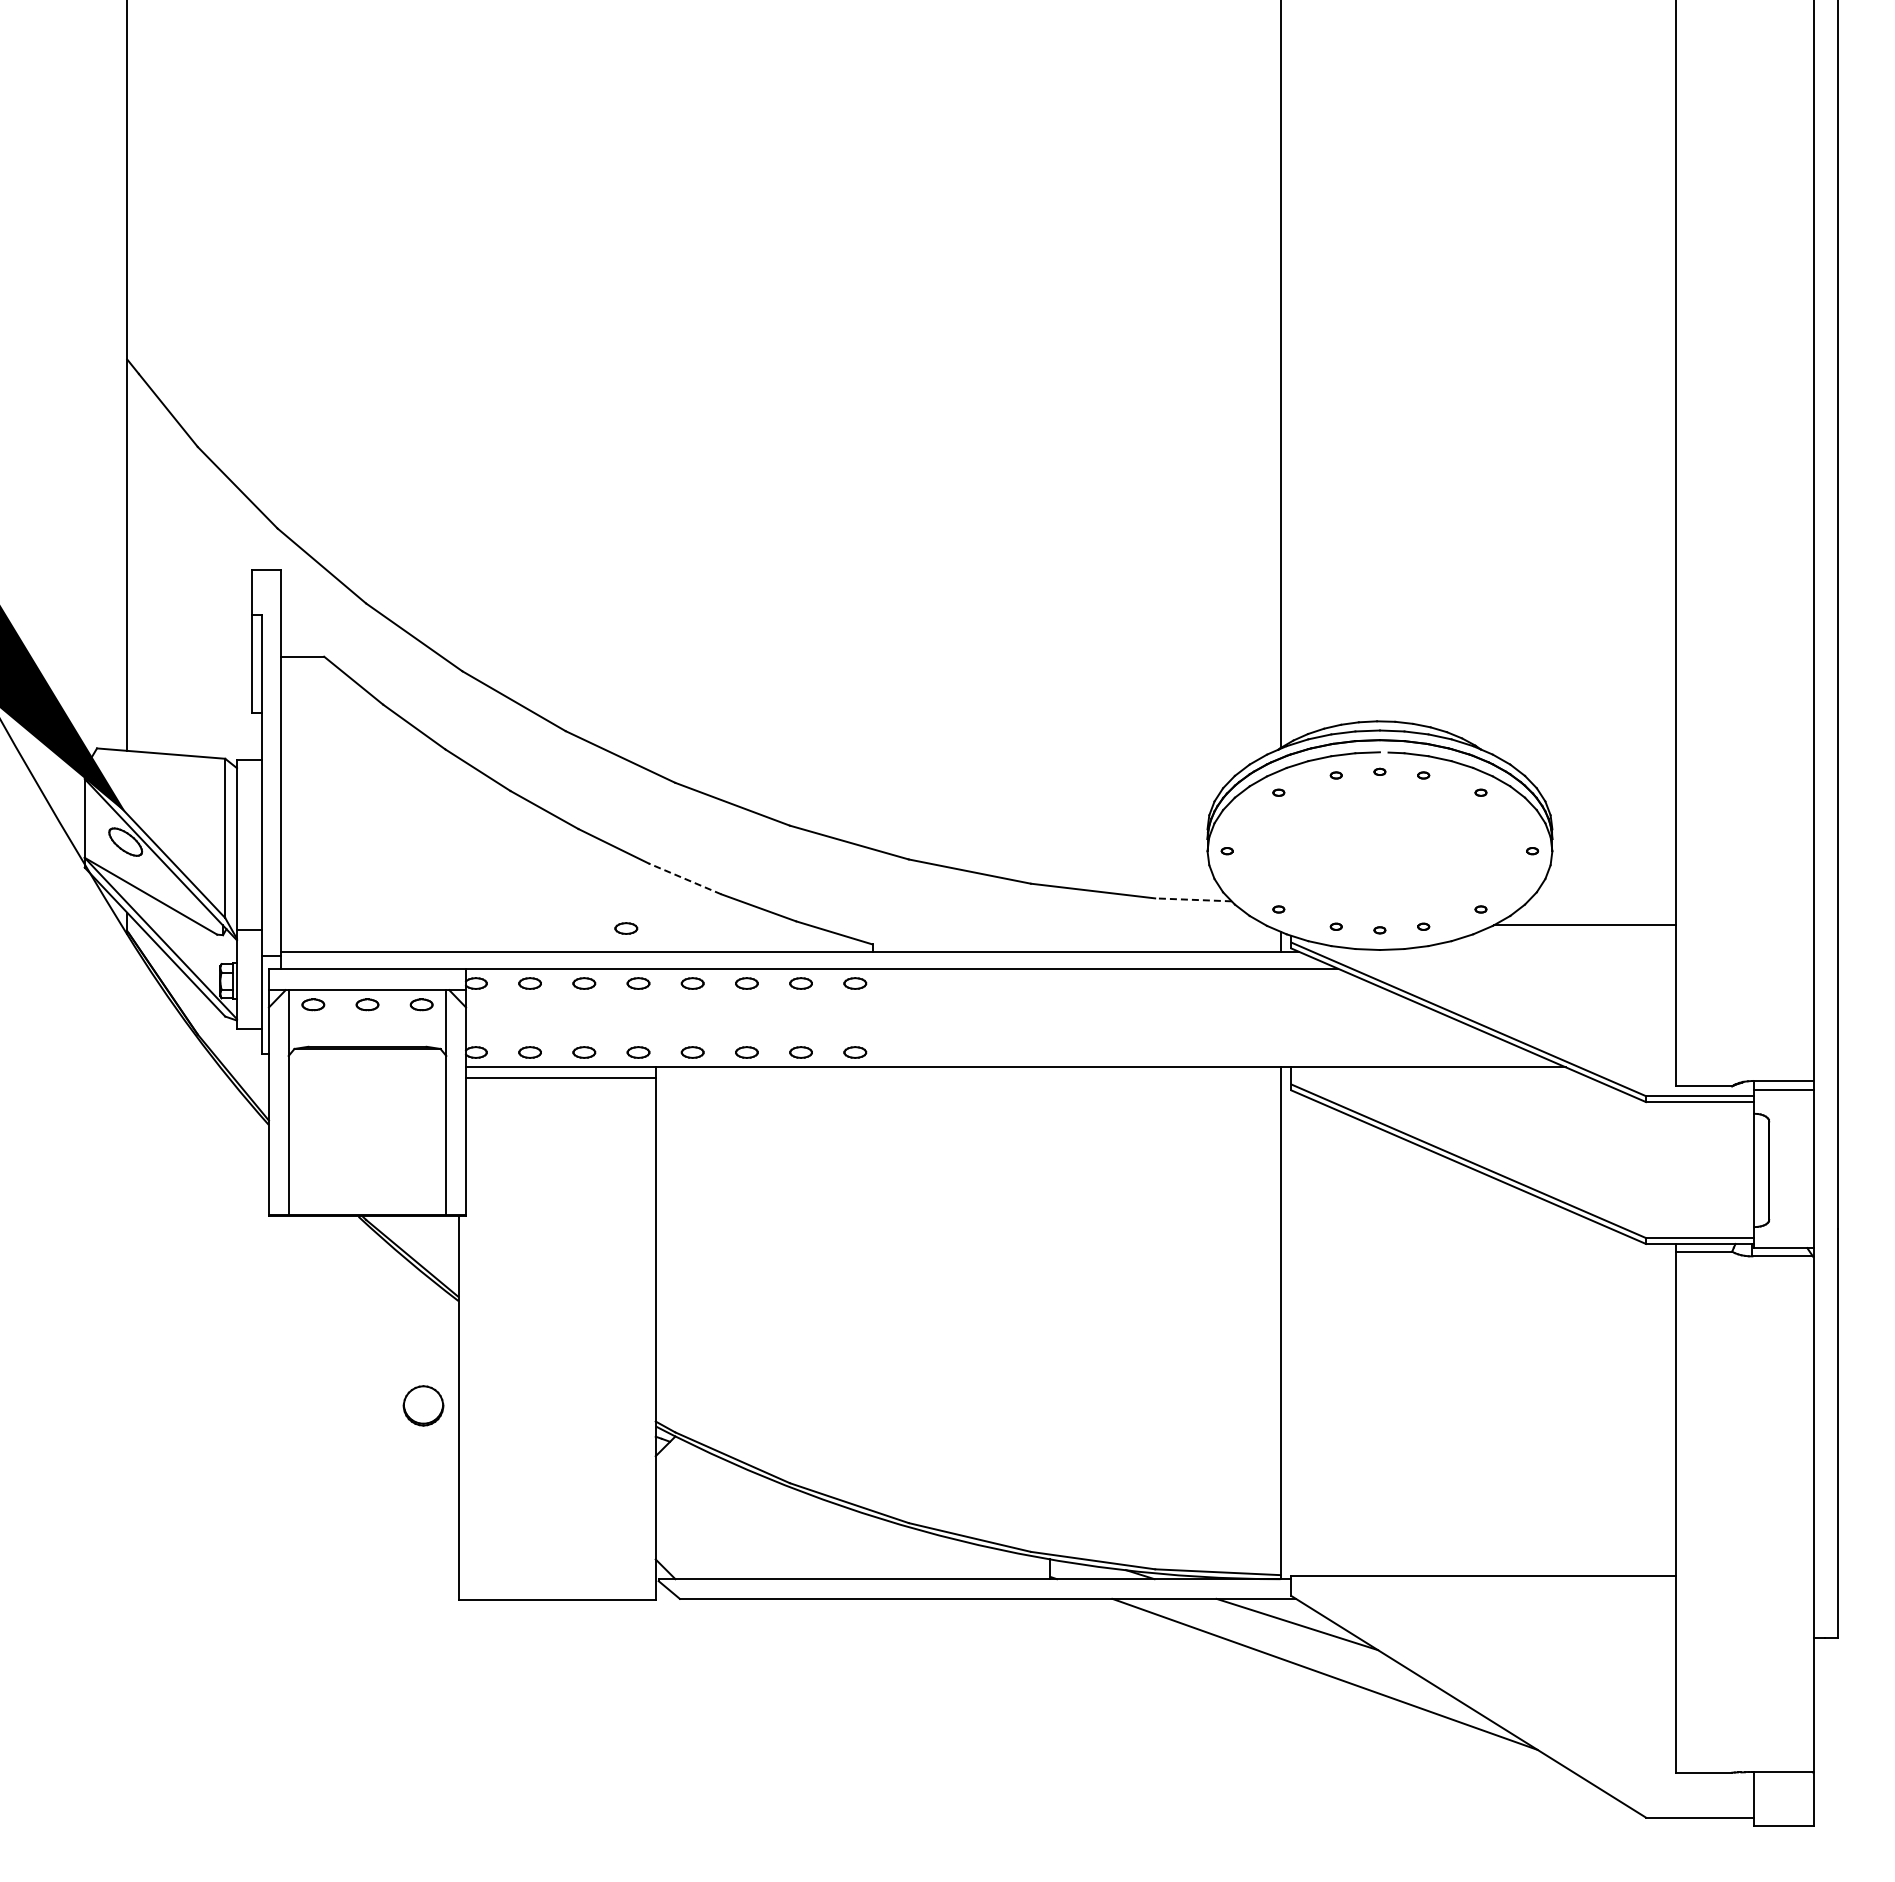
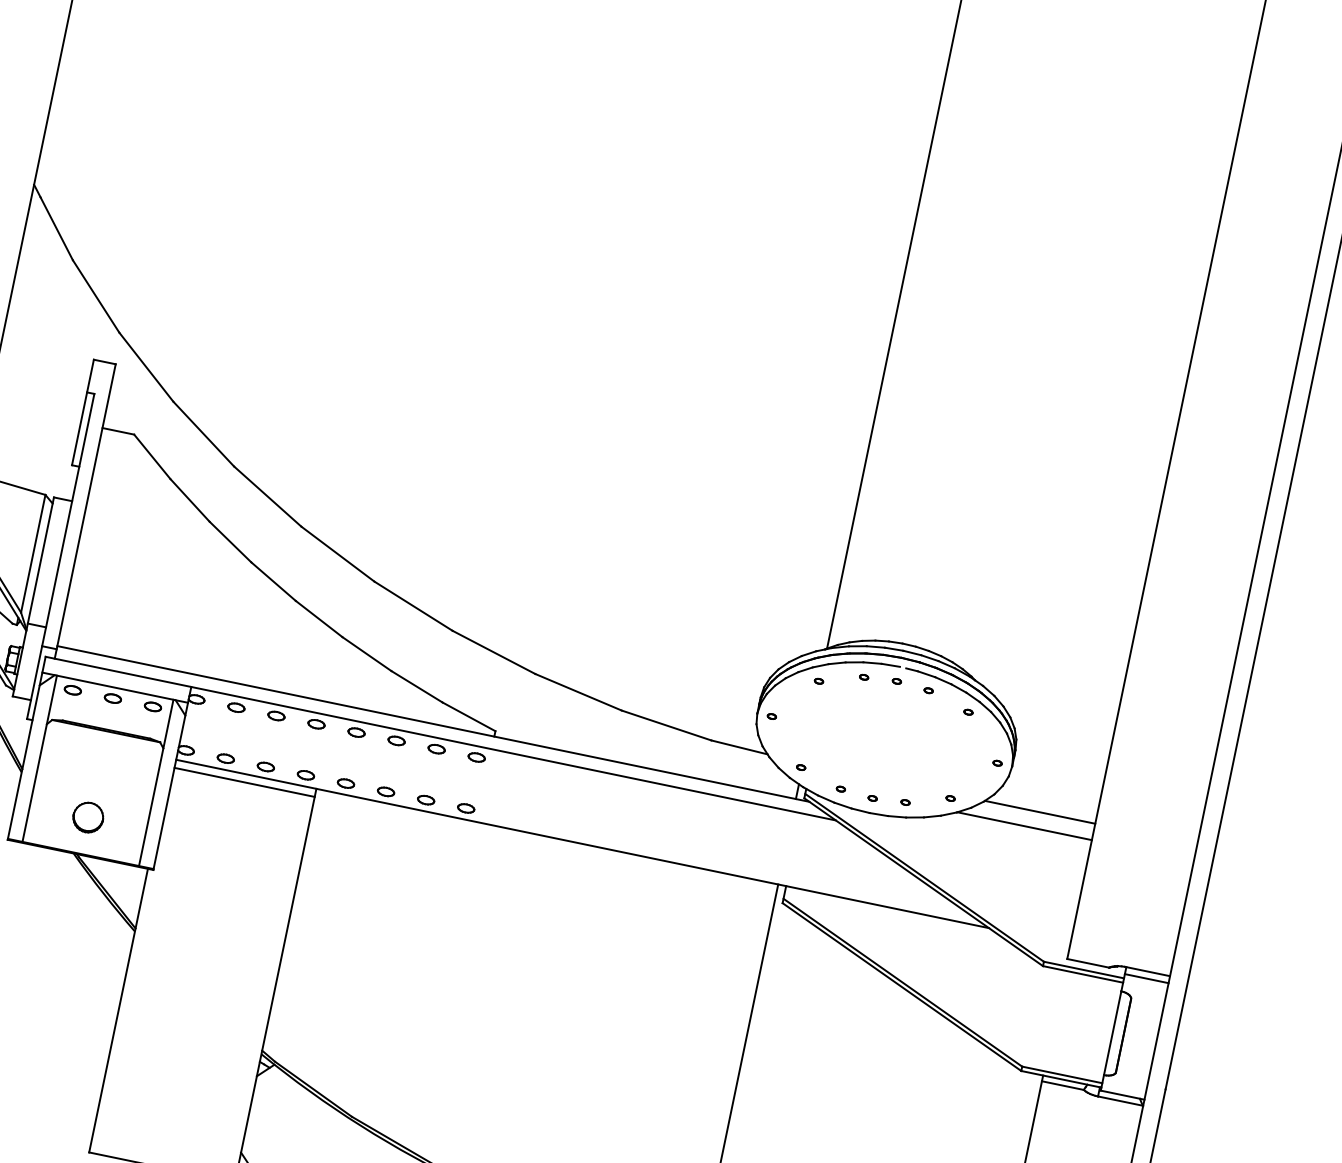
line: (684, 878) -> (366, 653), dashed -> solid
line: (1193, 899) -> (739, 747), dashed -> solid
line: (1600, 903) -> (1039, 812), added
part: (626, 928) -> (316, 681), removed
part: (423, 1405) -> (88, 817), moved

